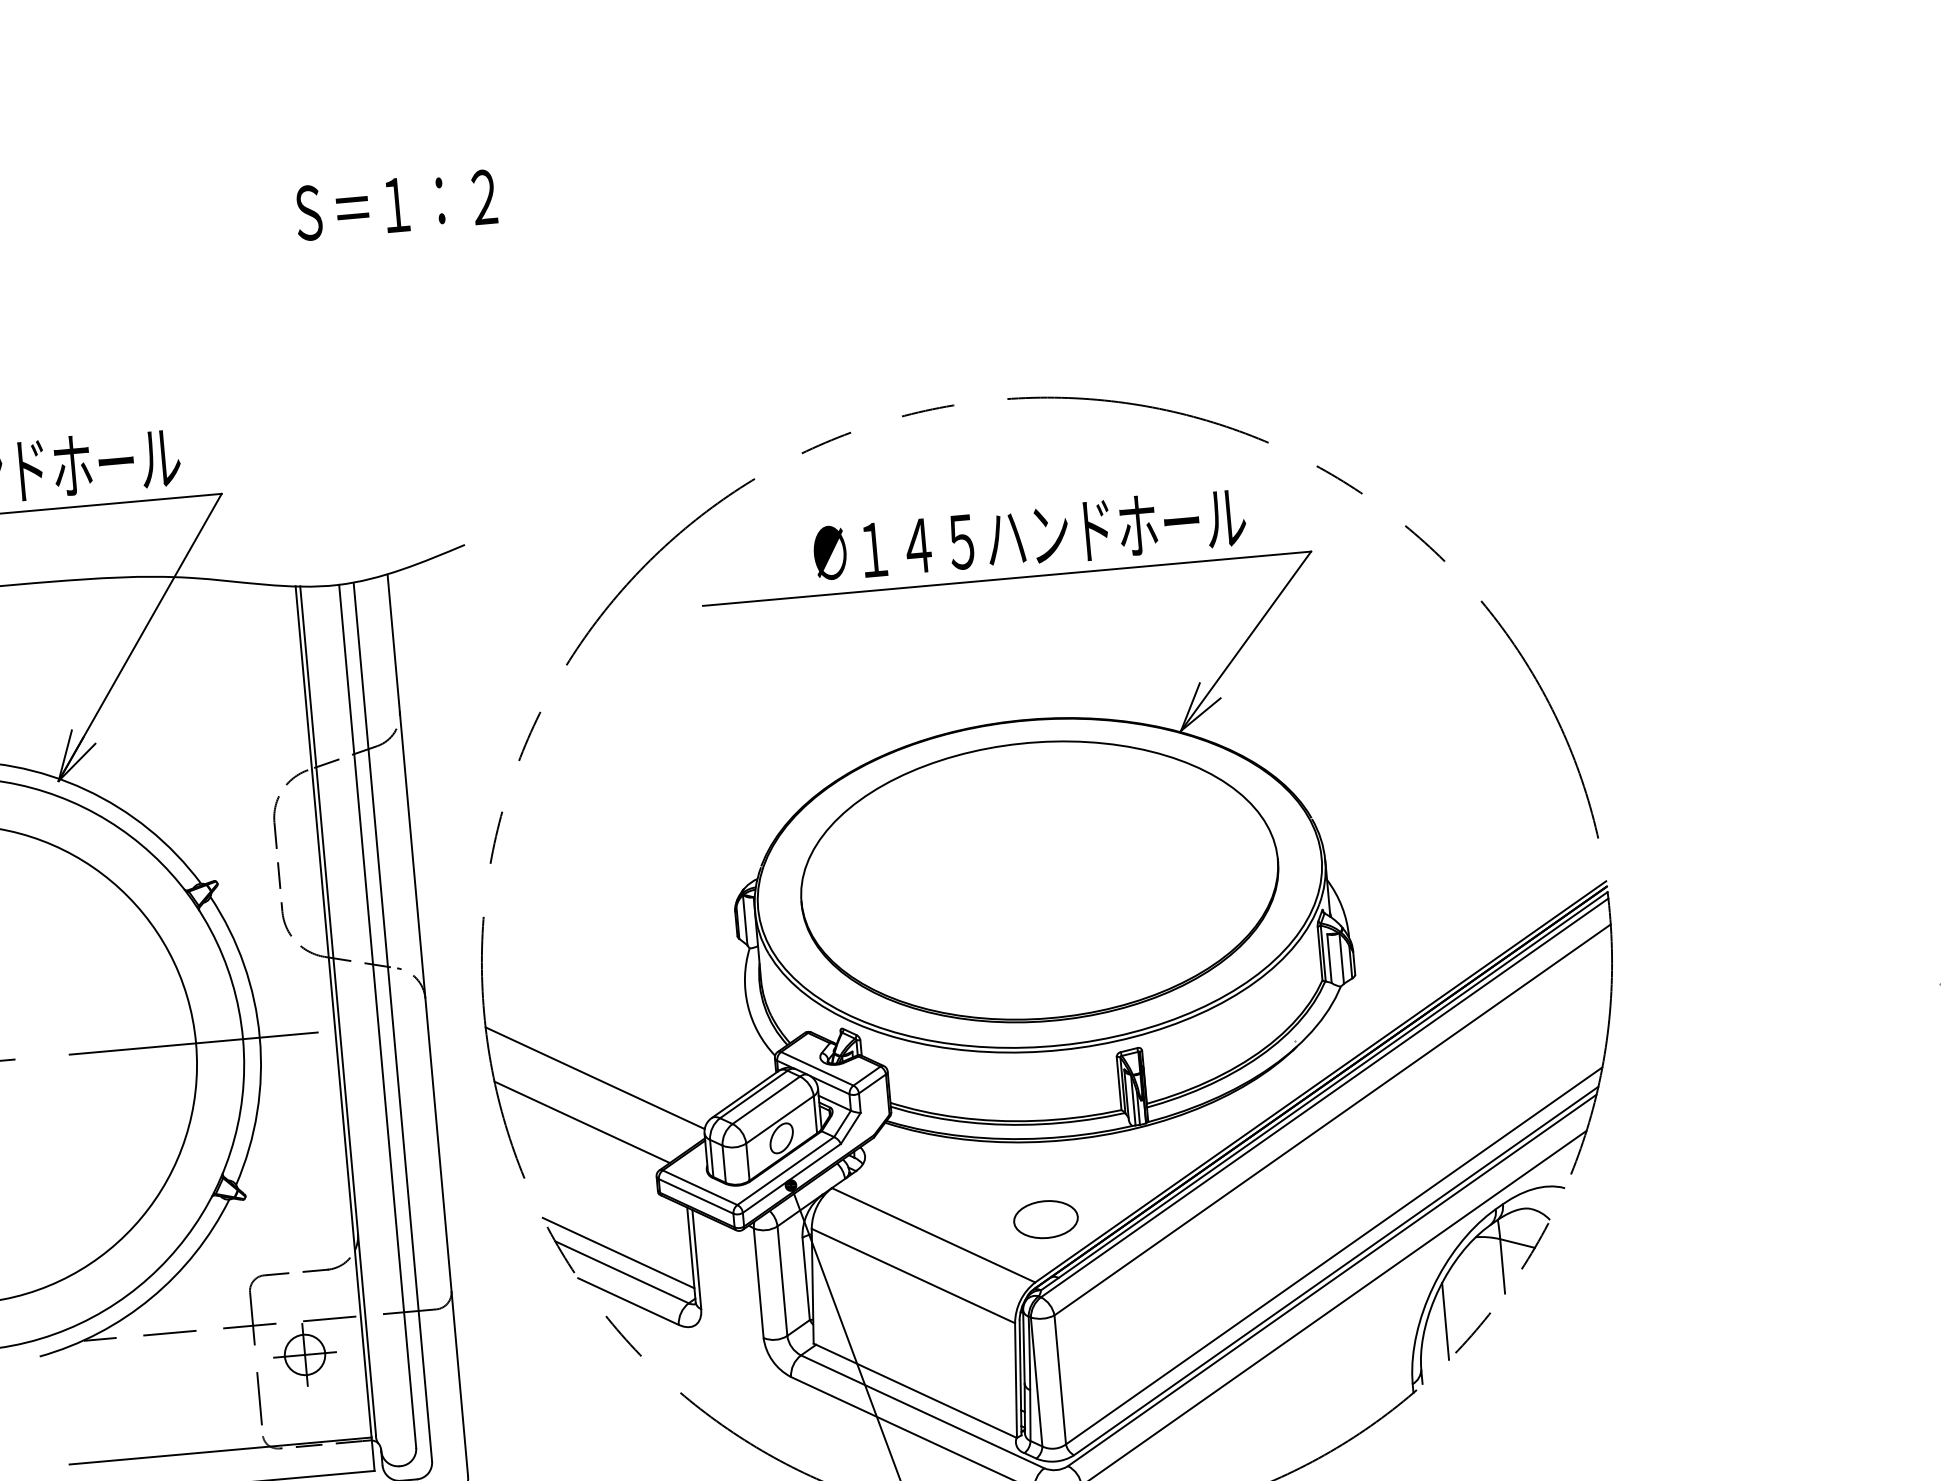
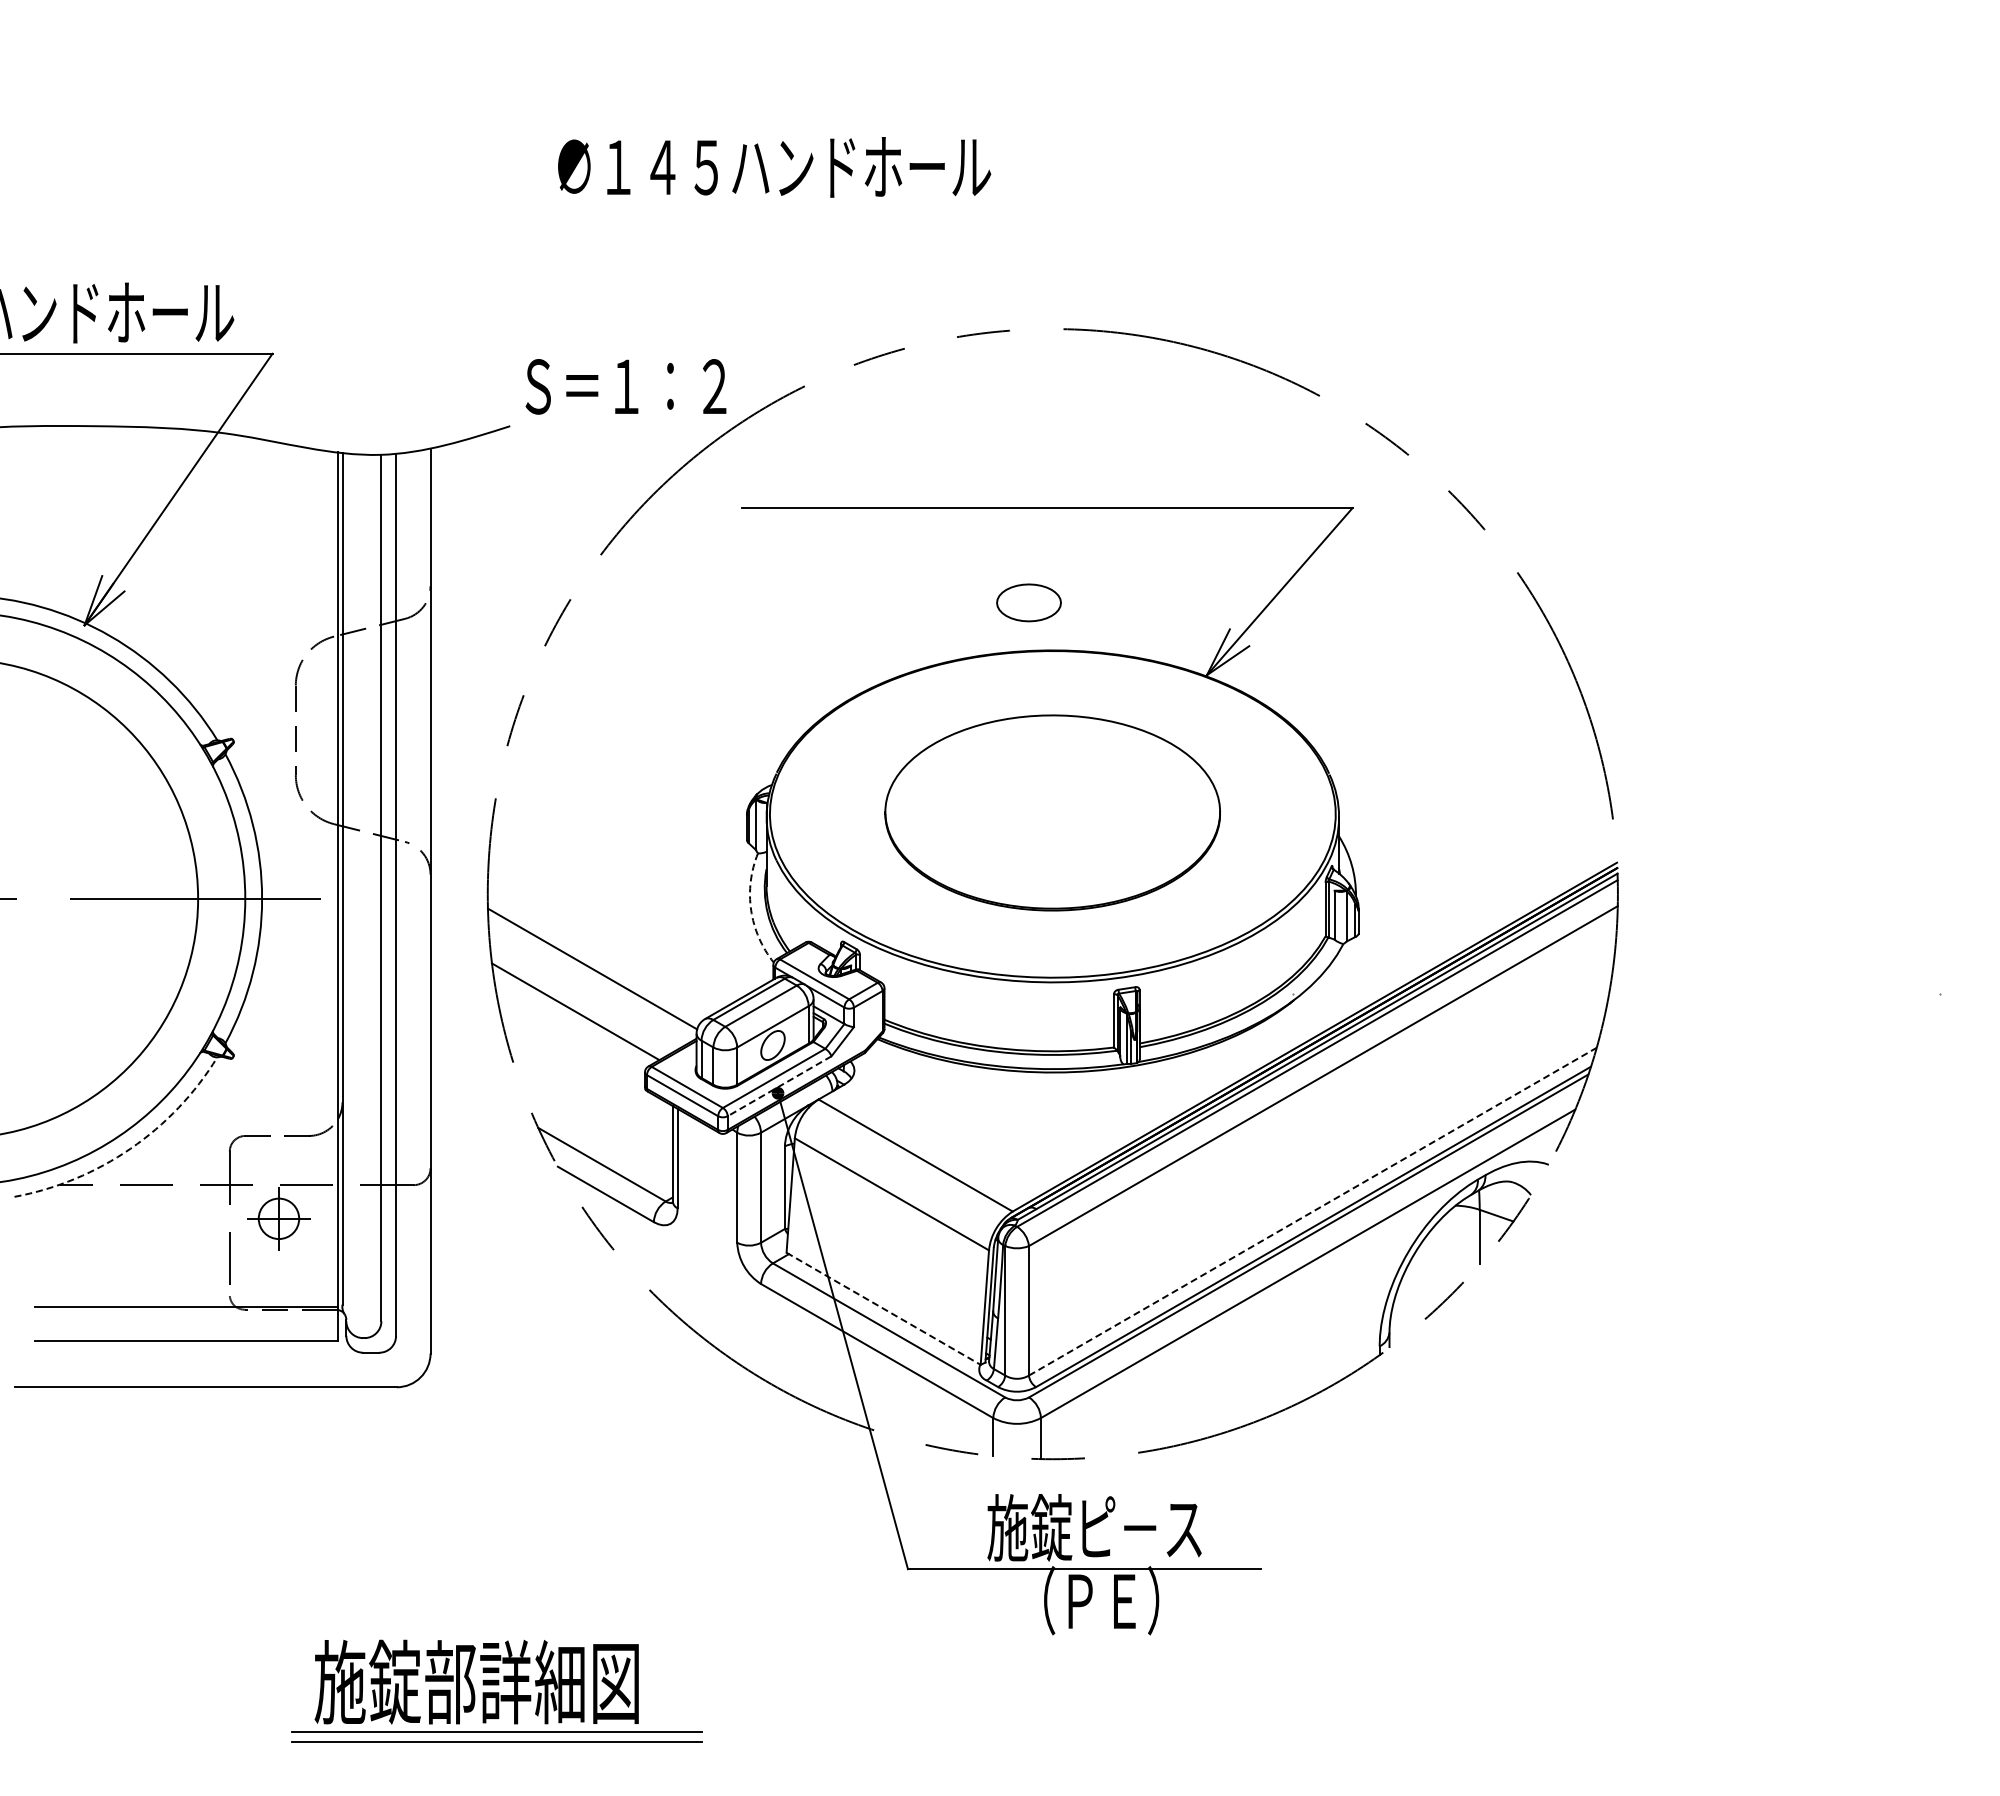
text: (395, 204) -> (625, 386), moved
text: (1029, 535) -> (774, 167), moved
part: (1039, 881) -> (1052, 812), size x0.7
arc: (748, 1005) -> (751, 910), solid -> dashed
line: (791, 1178) -> (779, 1086), solid -> dashed
part: (1045, 1219) -> (1028, 602), moved
line: (617, 1253) -> (599, 1145), removed
line: (1333, 1255) -> (1312, 1211), solid -> dashed
arc: (150, 1298) -> (130, 1148), solid -> dashed
line: (1445, 1321) -> (1417, 1286), removed
line: (916, 1391) -> (884, 1309), solid -> dashed

